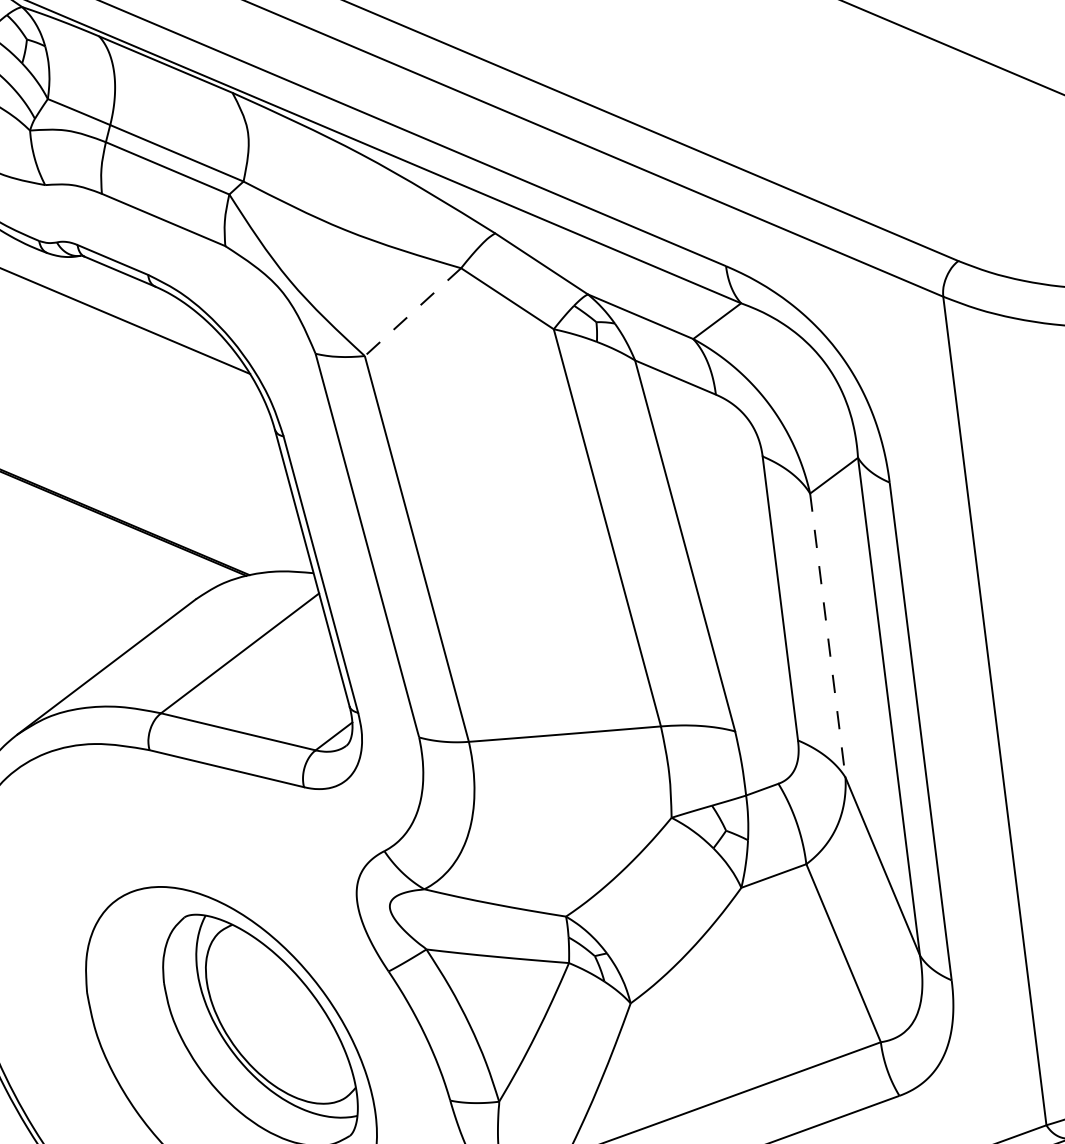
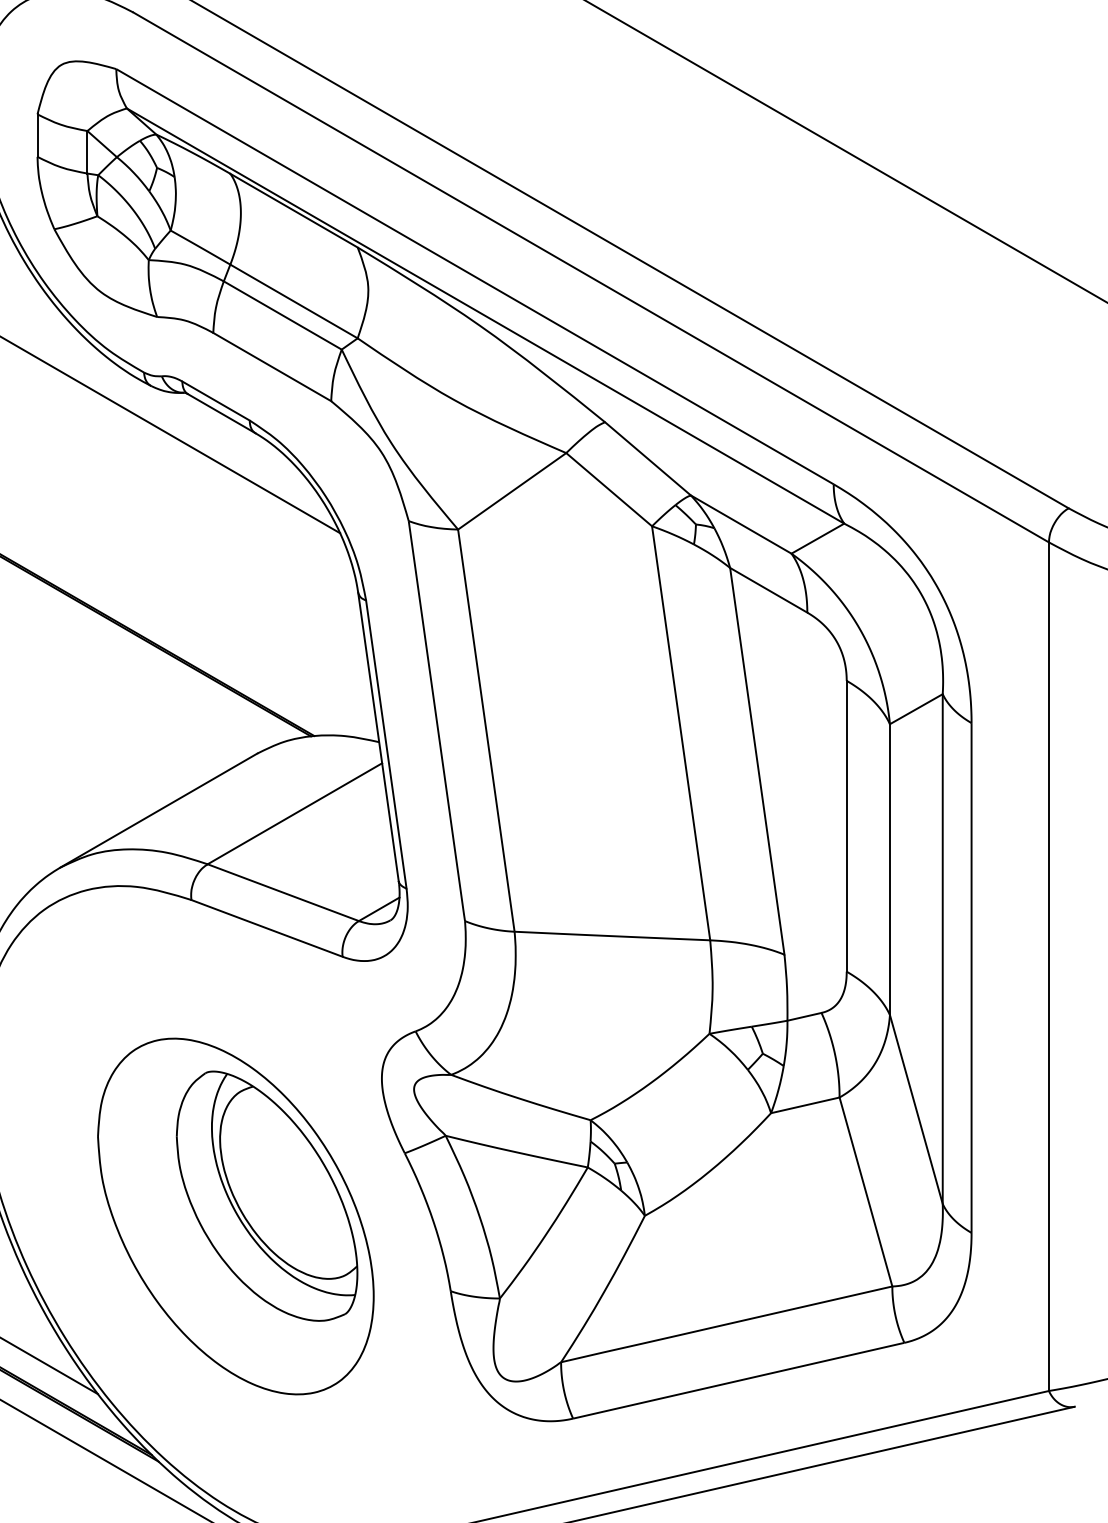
line: (412, 312) -> (511, 491), dashed -> solid
line: (827, 636) -> (889, 870), dashed -> solid

